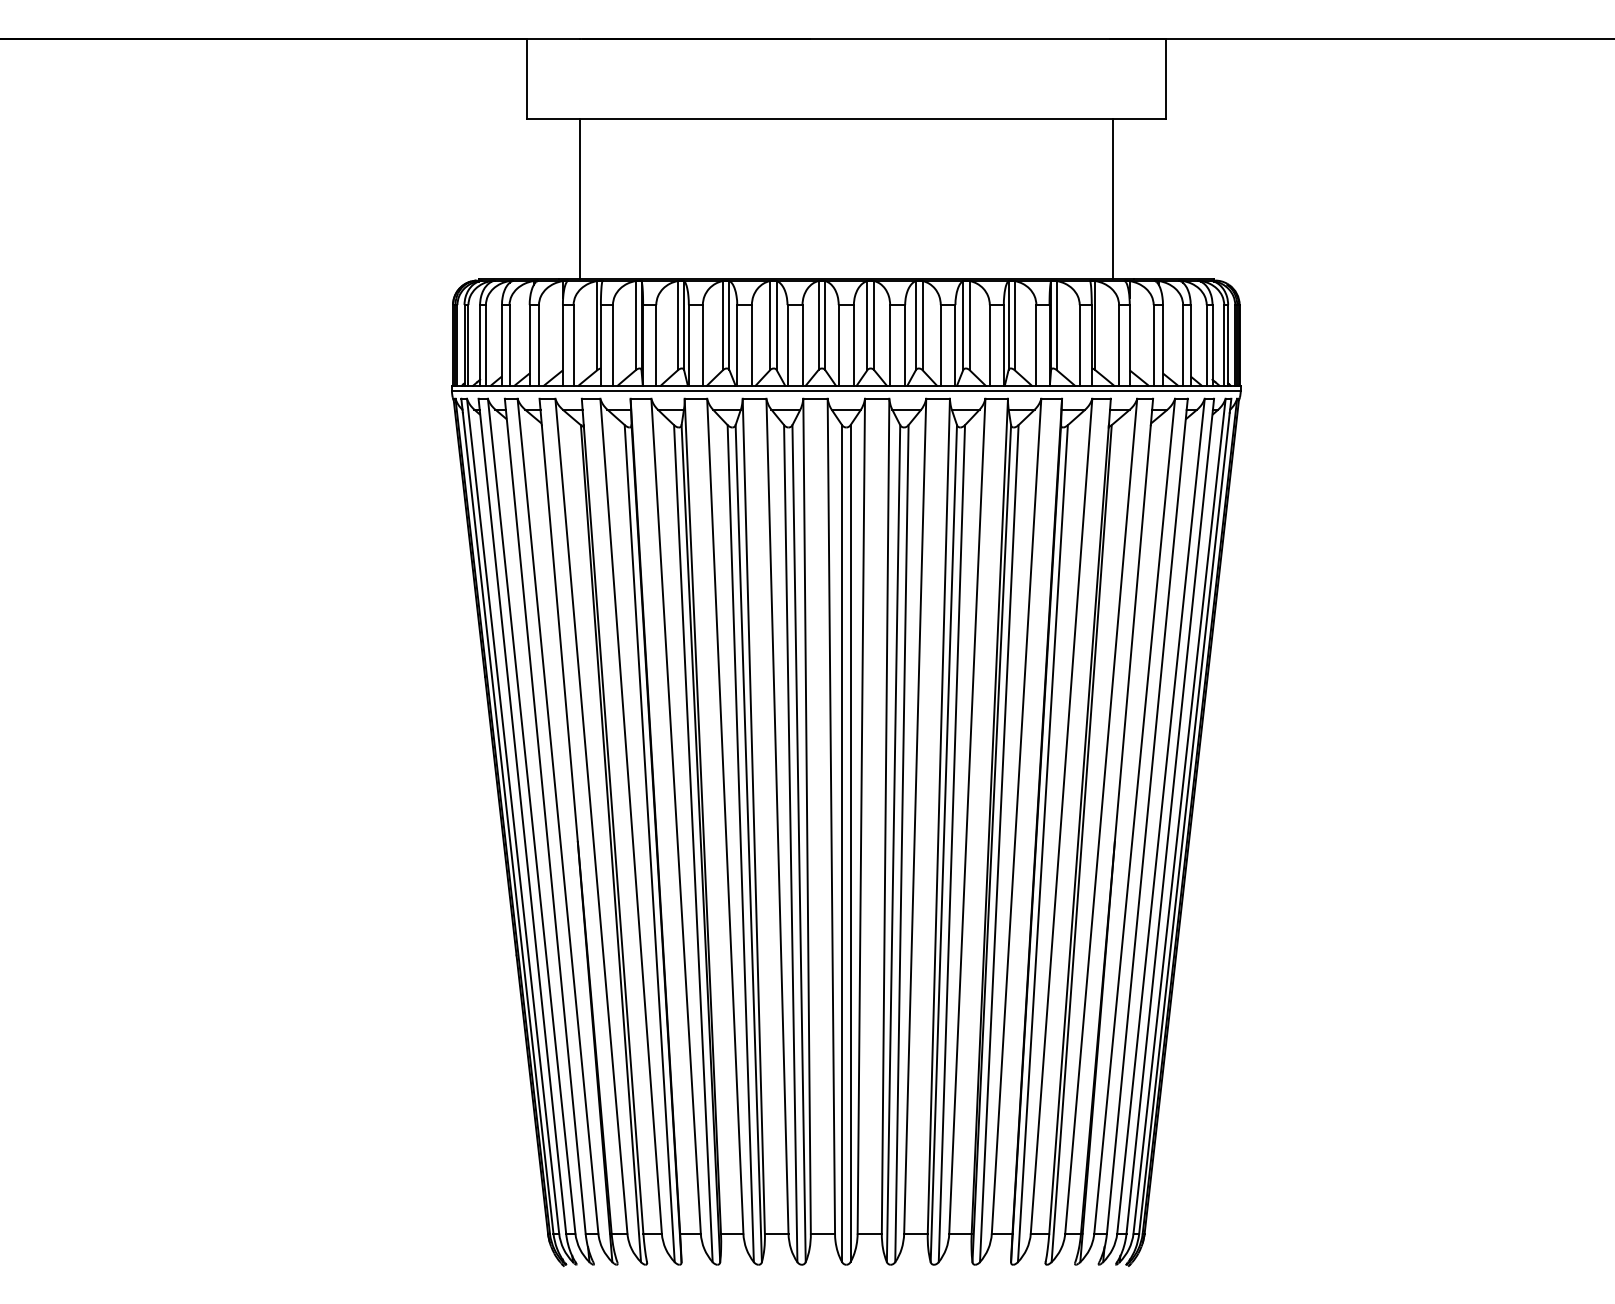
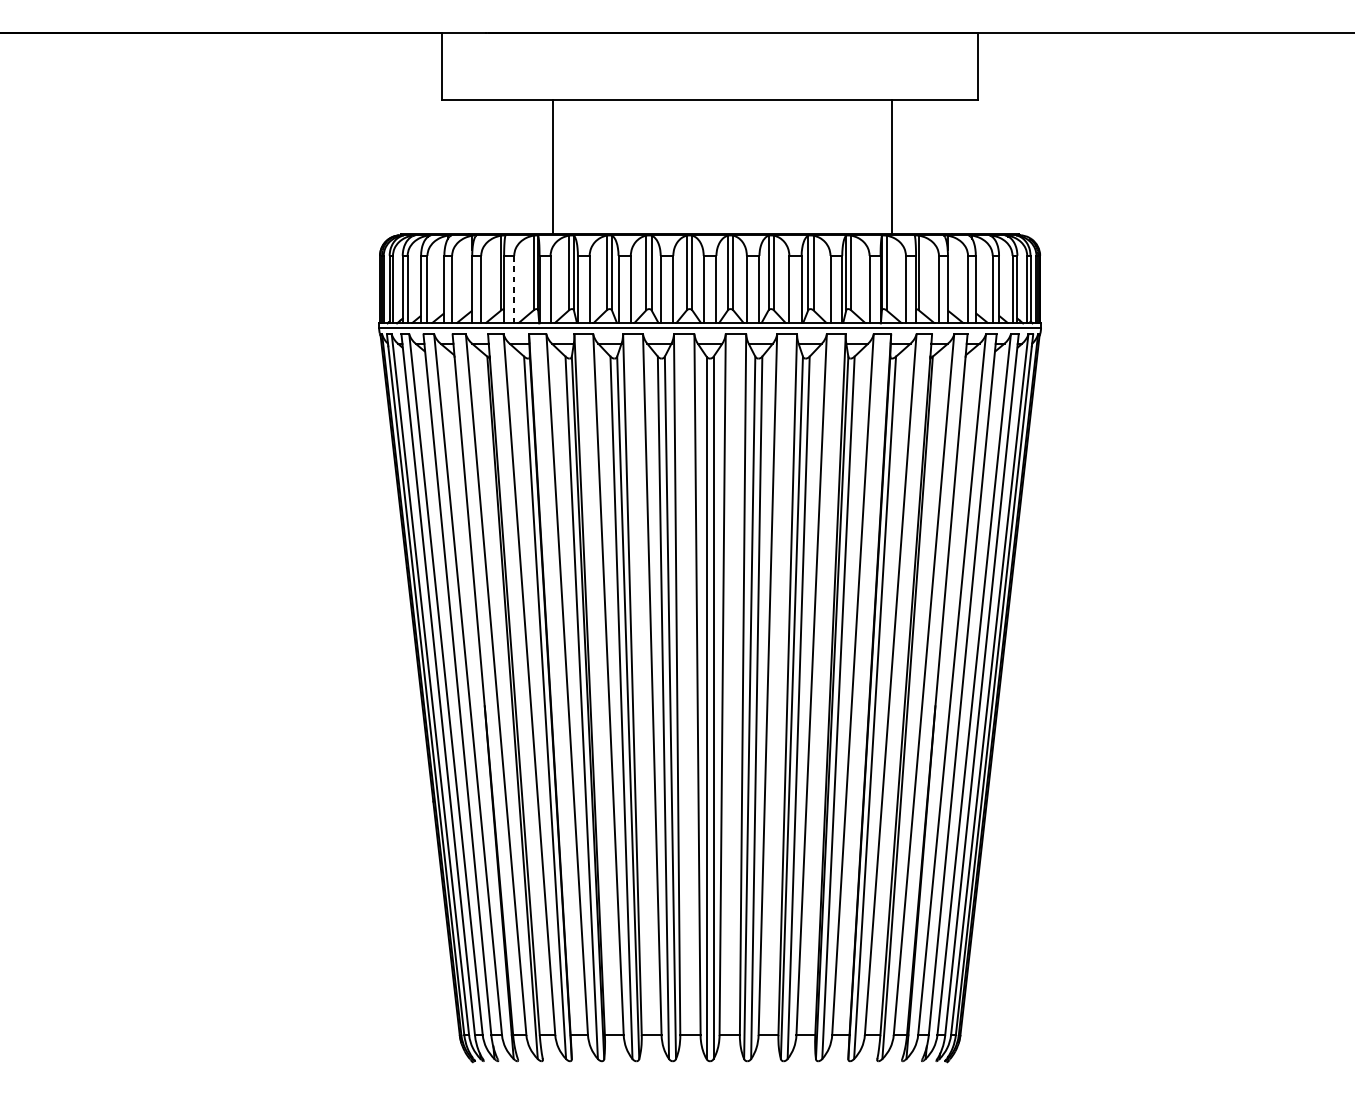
line: (579, 198) -> (552, 166), moved
line: (1112, 198) -> (891, 166), moved
line: (612, 345) -> (513, 289), solid -> dashed

